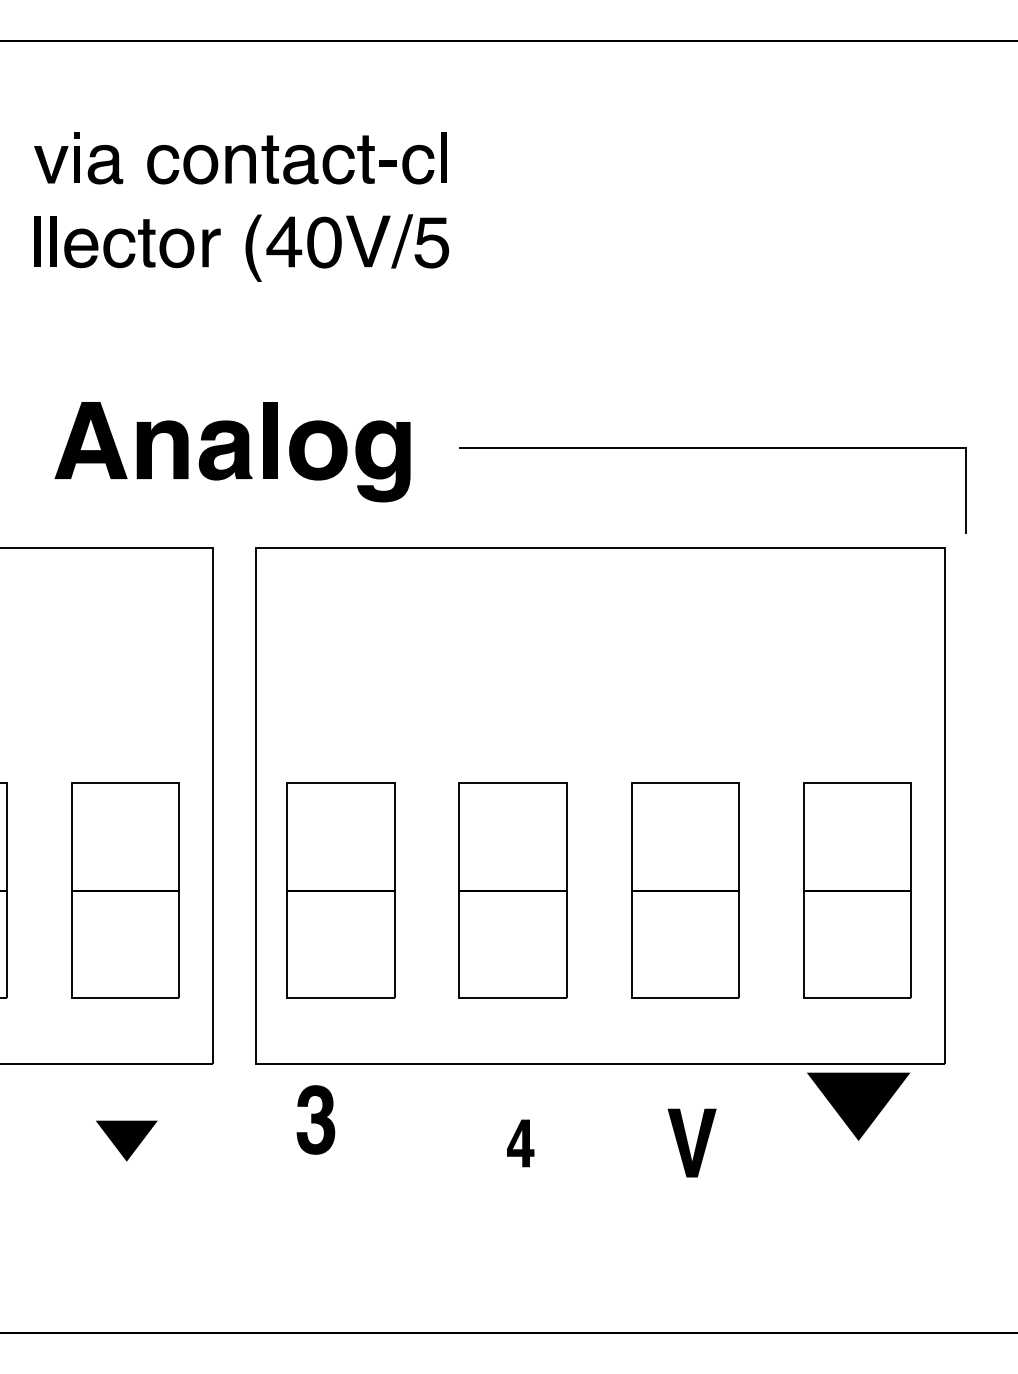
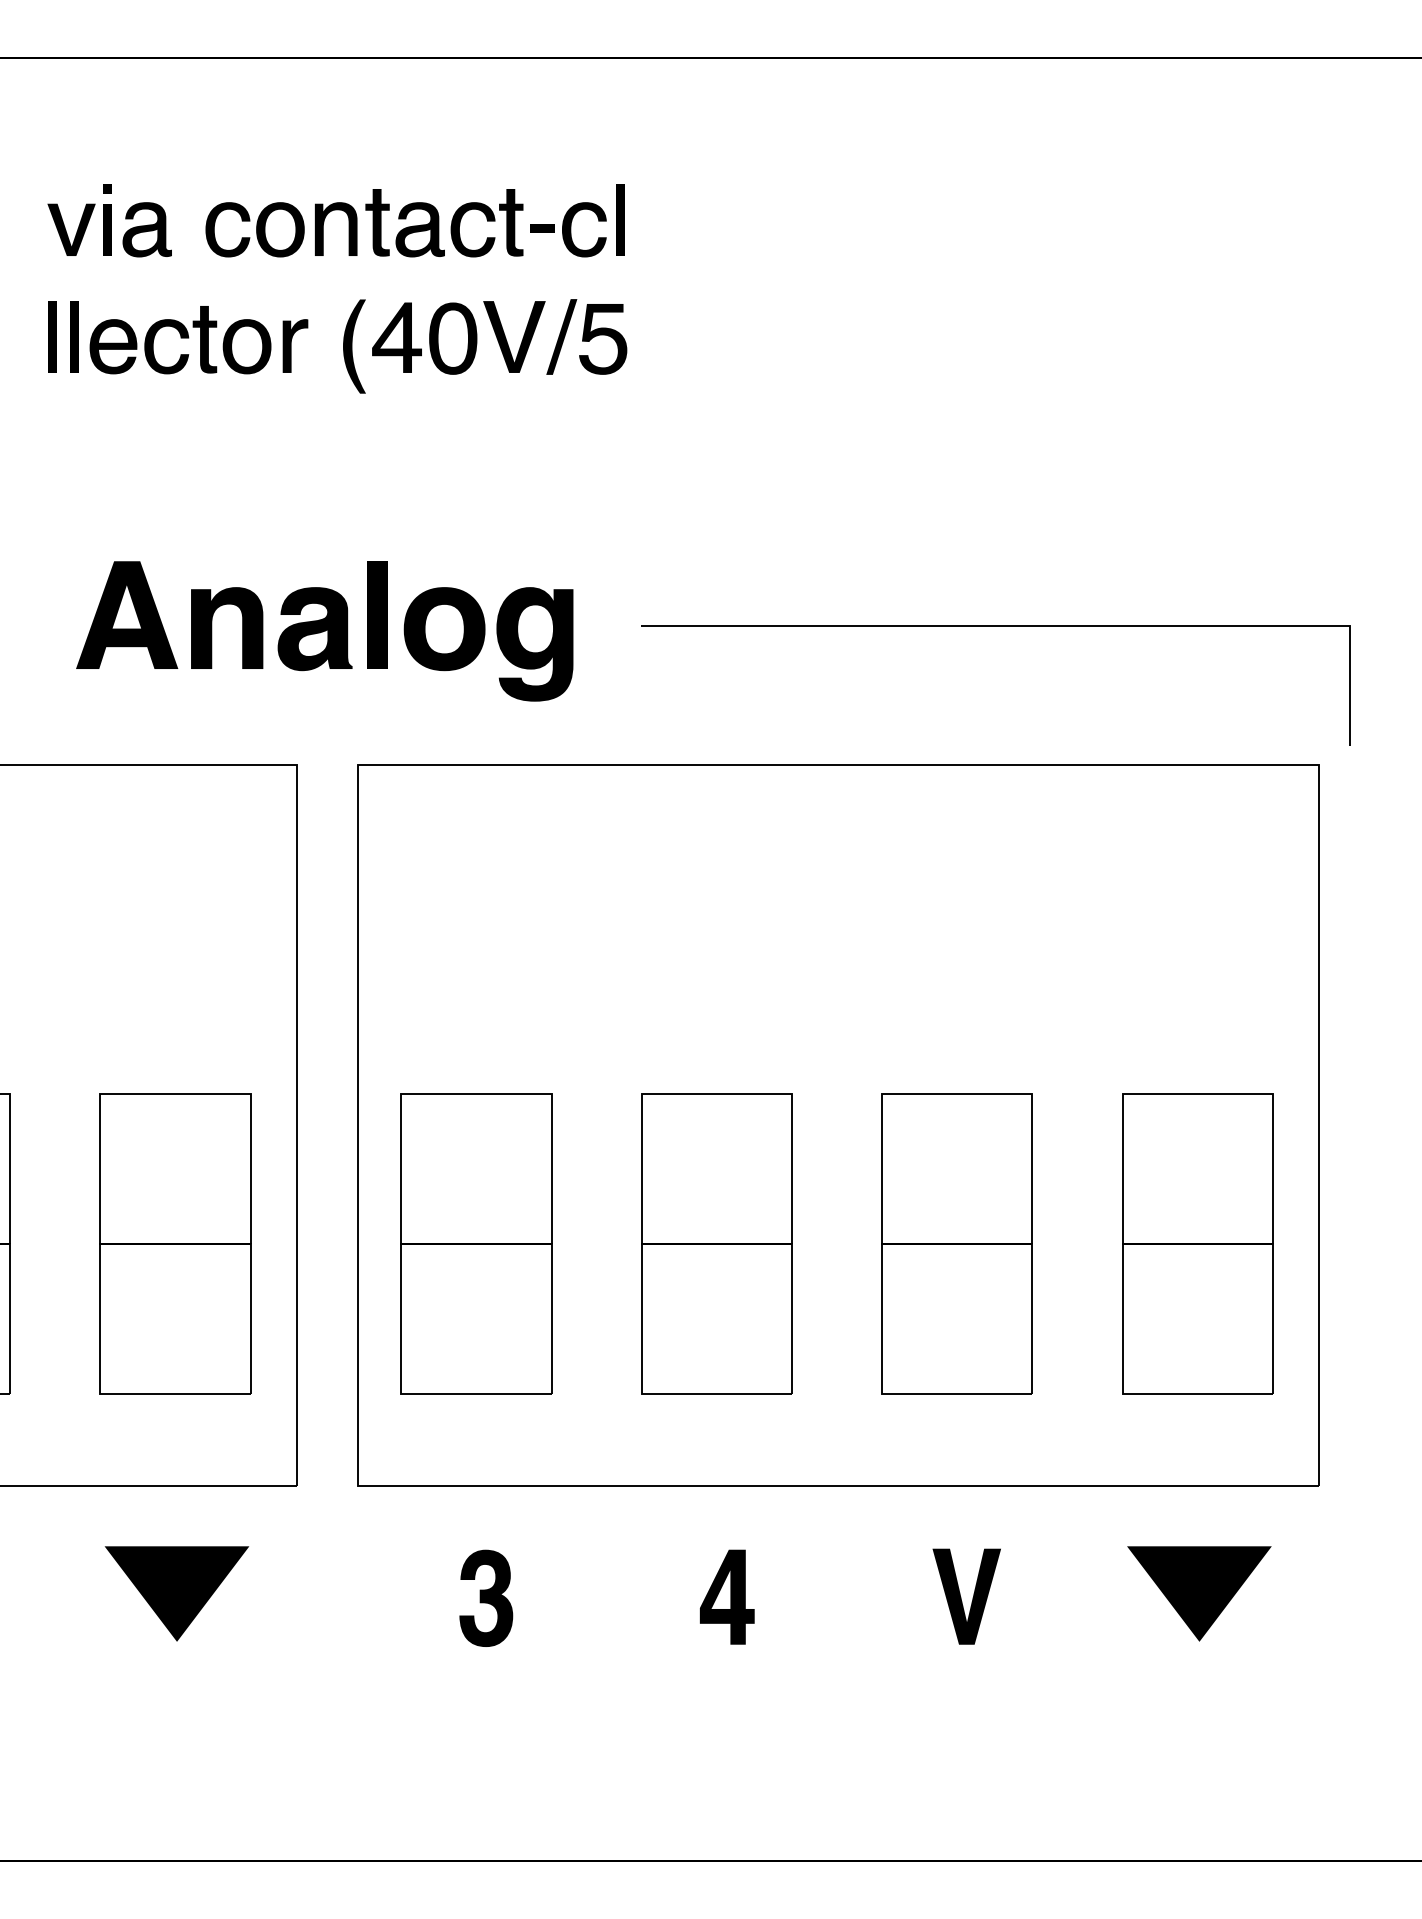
part: (858, 1106) -> (1199, 1593), moved
part: (316, 1119) -> (486, 1597), moved
part: (126, 1140) -> (176, 1593), size x1.67
part: (520, 1142) -> (727, 1596), size x1.43

